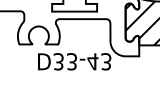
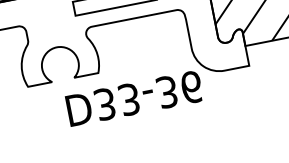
text: (99, 61) -> (179, 89), D33-43 -> D33-36

